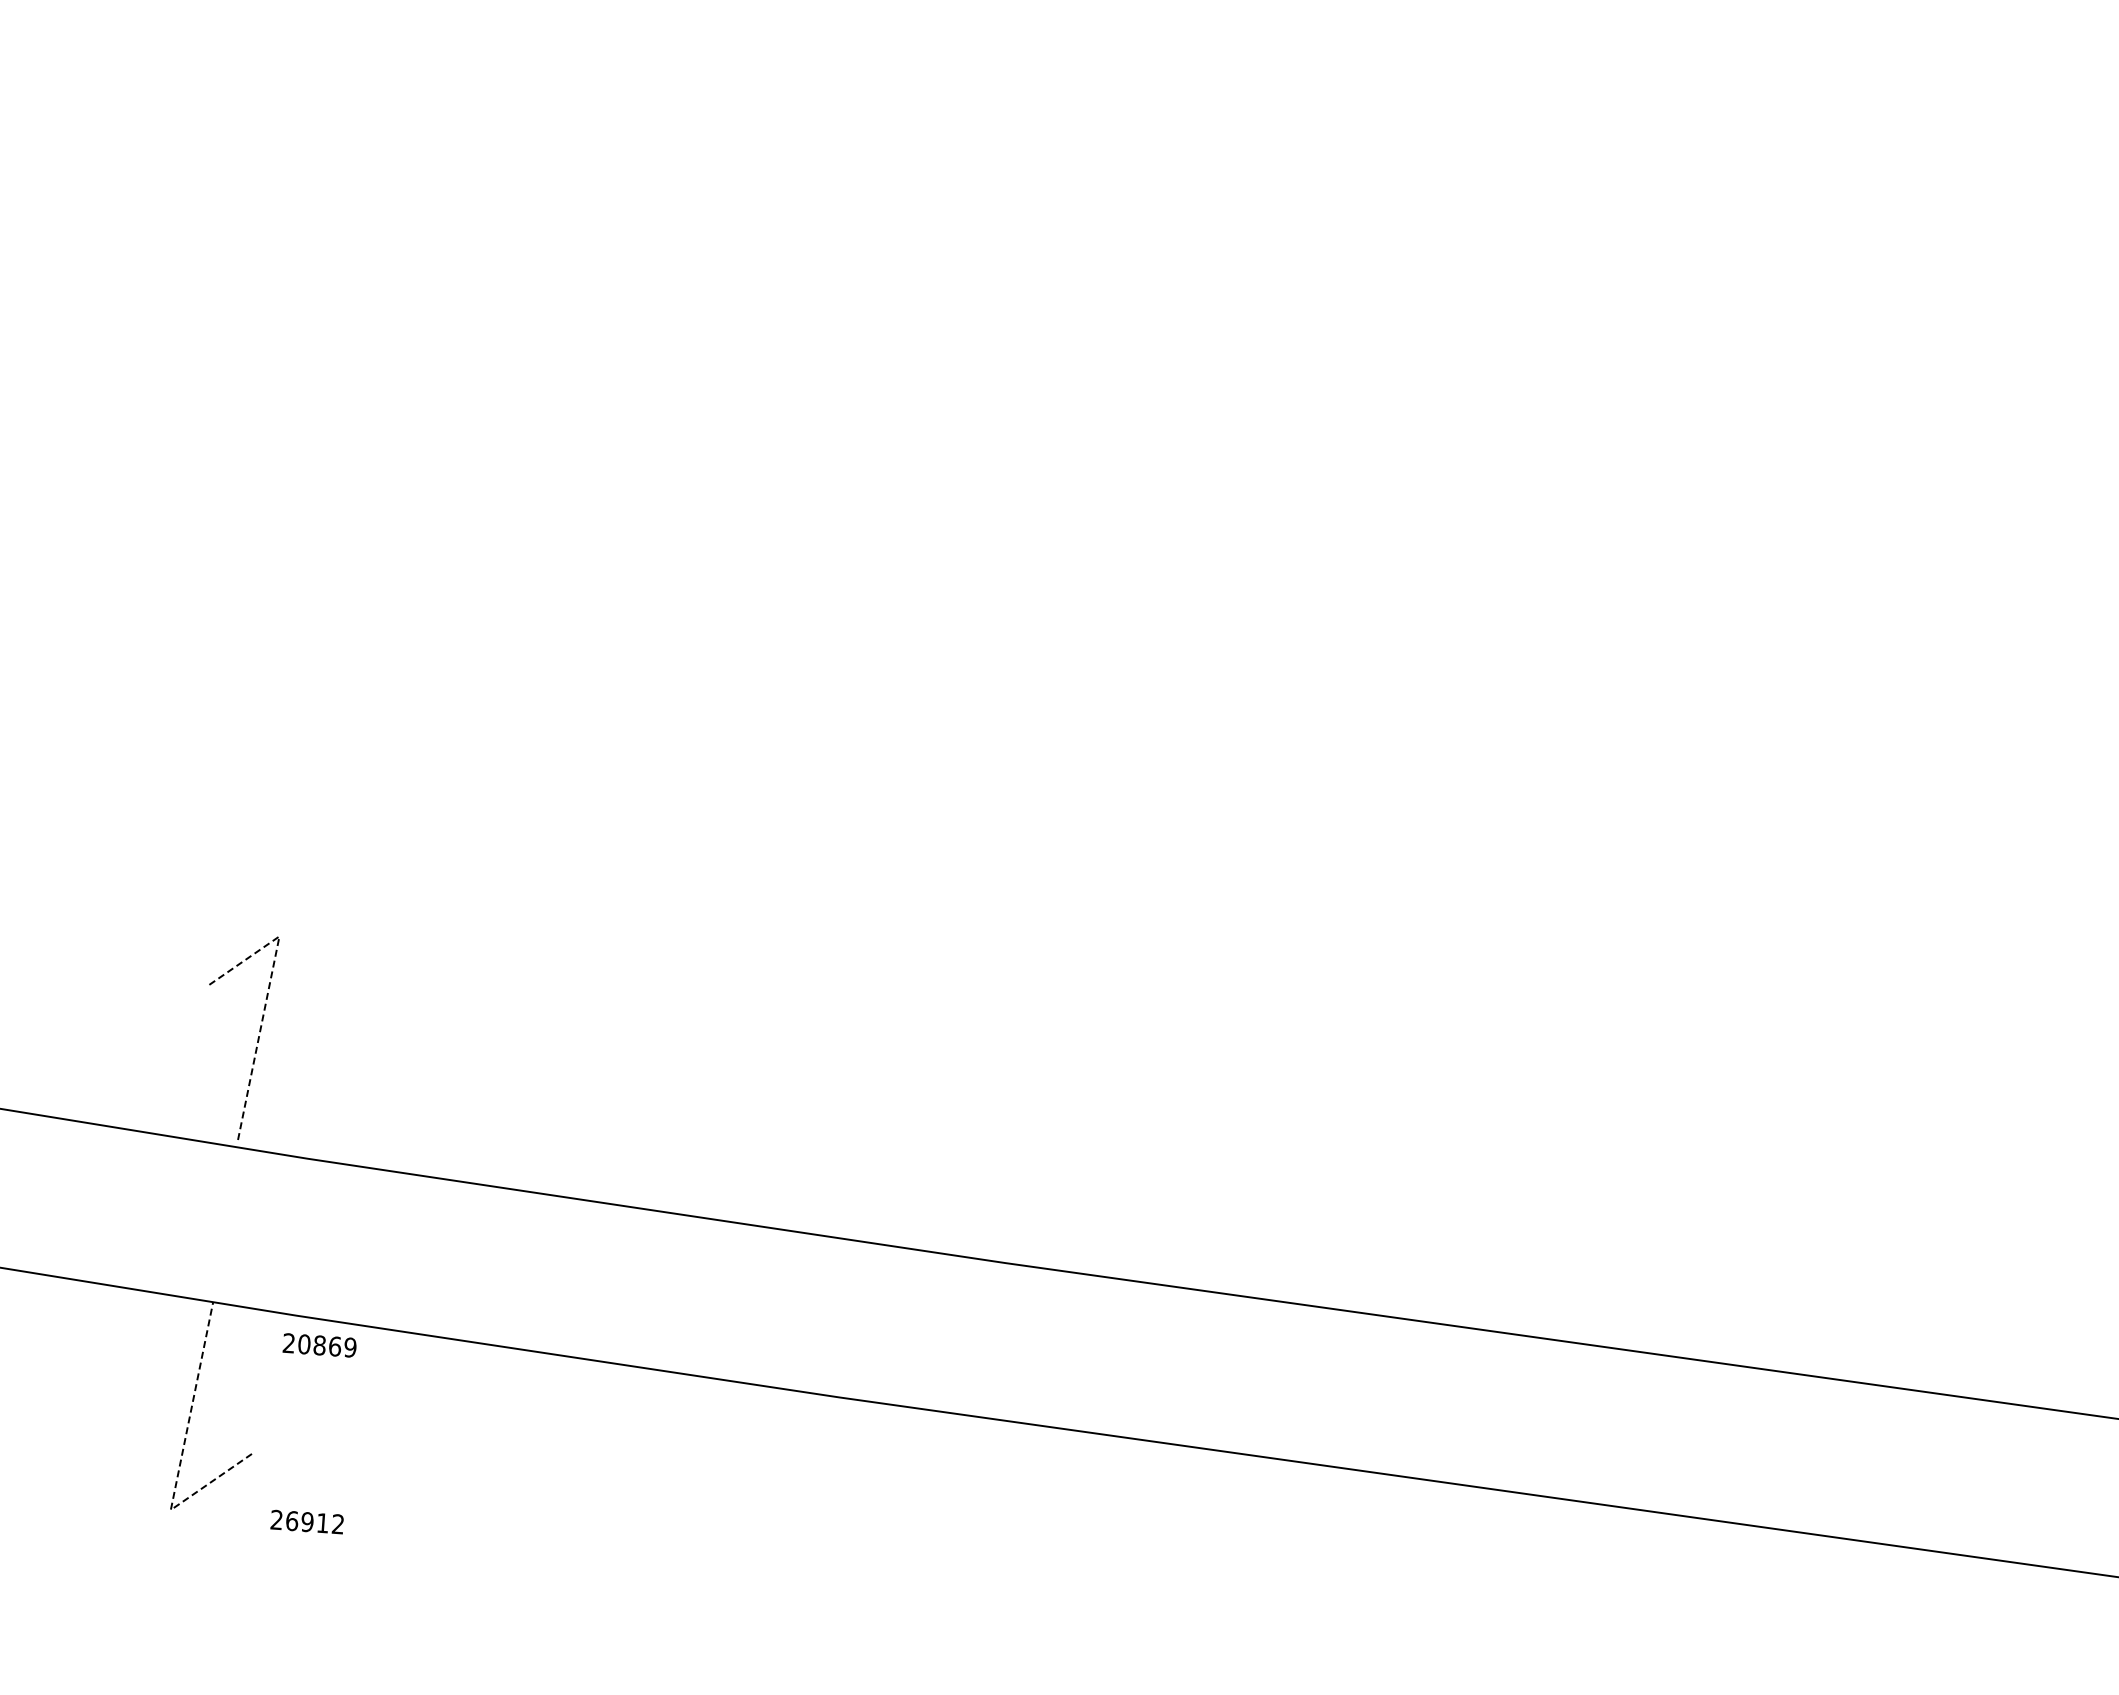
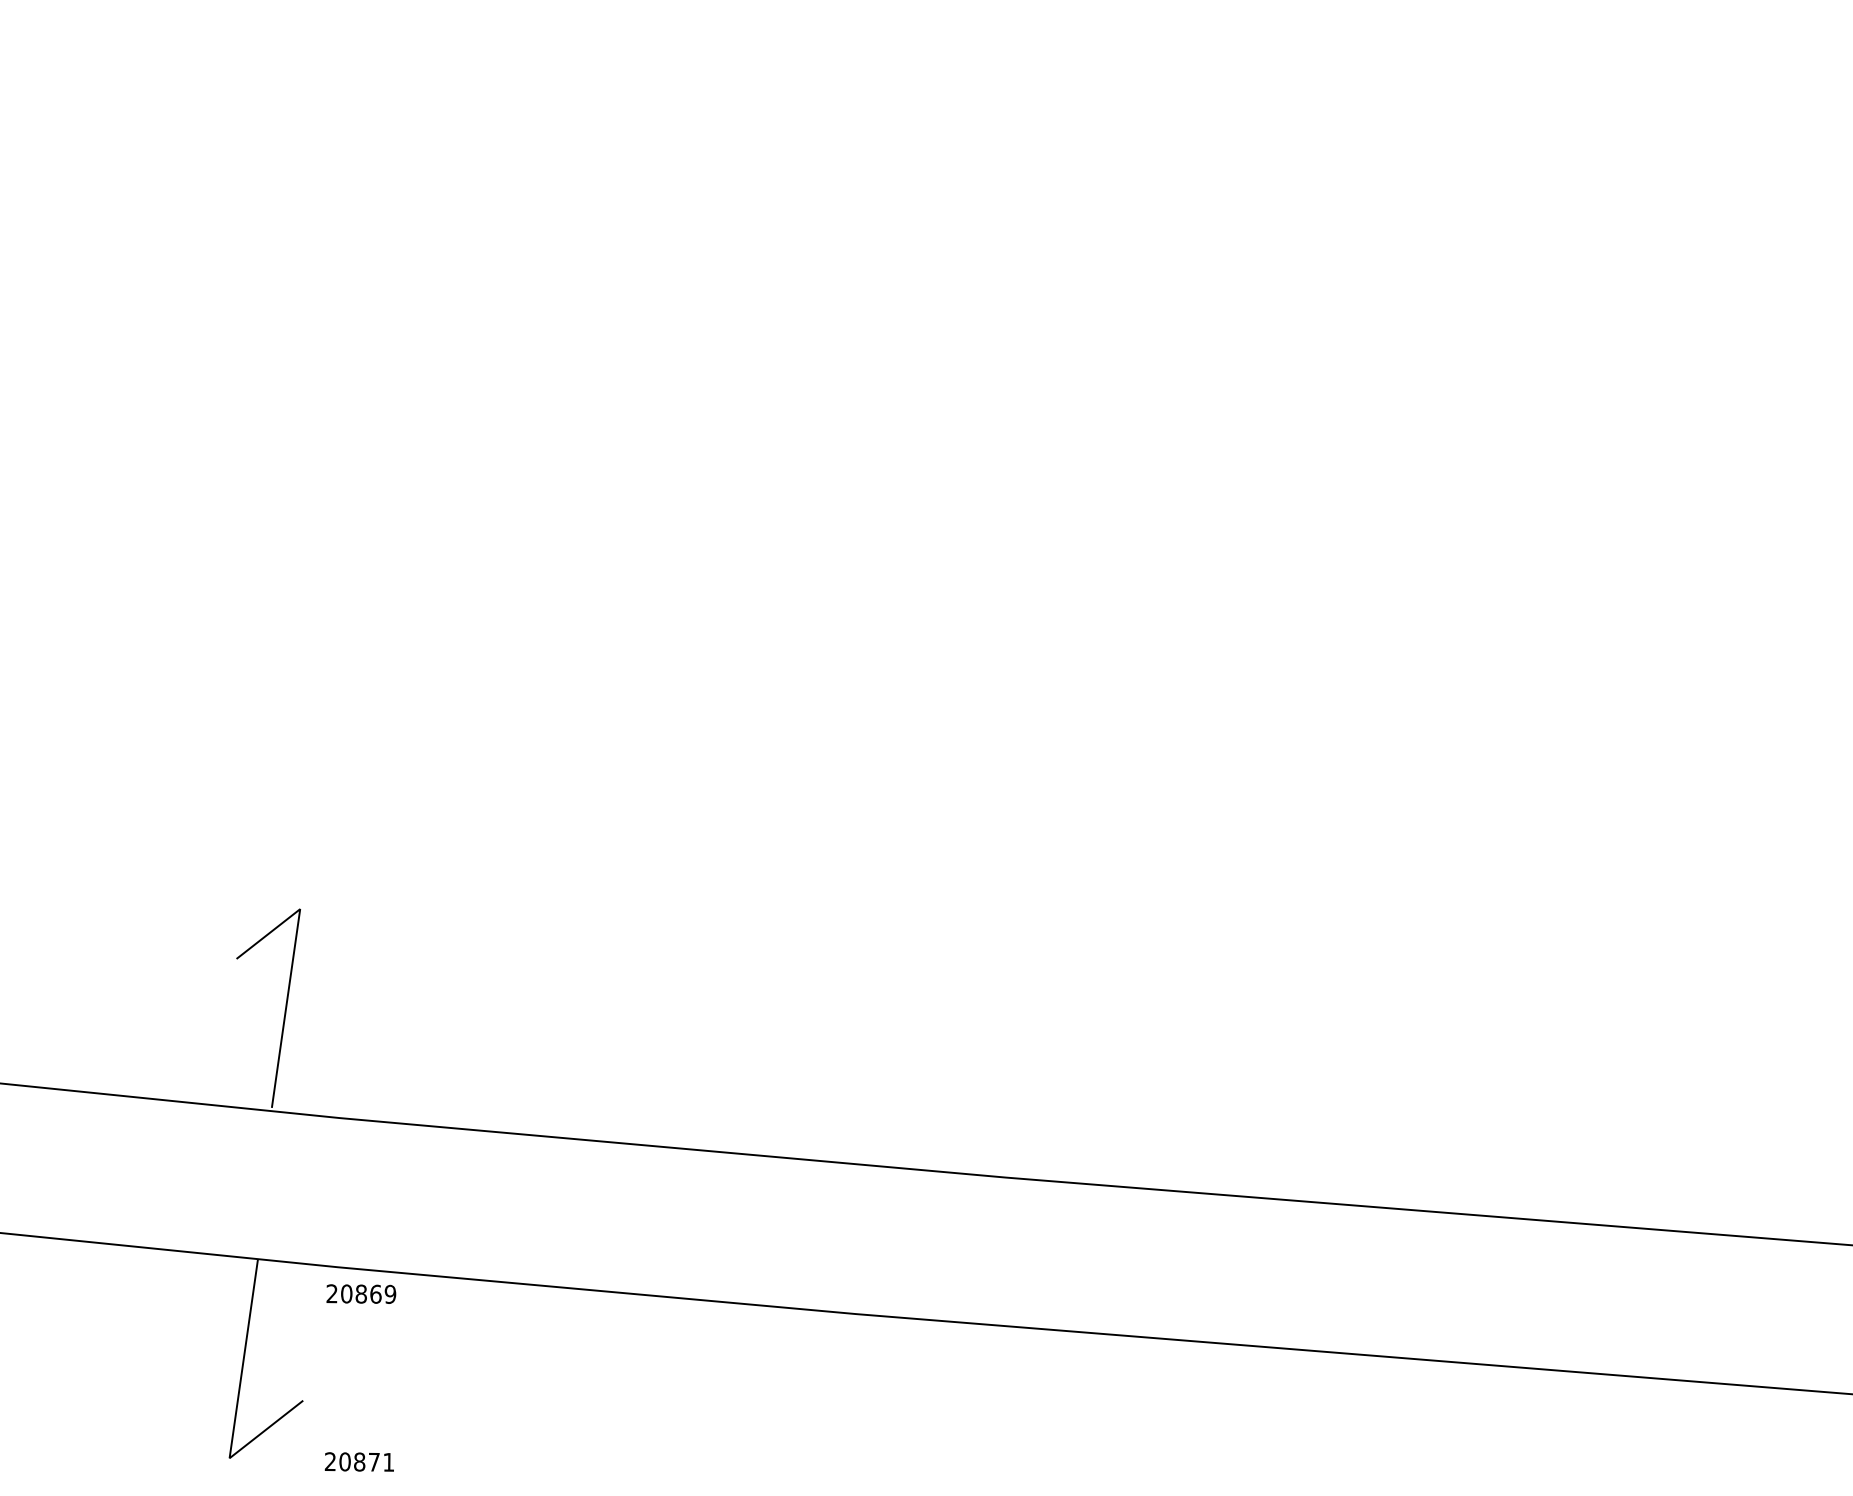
line: (266, 998) -> (291, 968), dashed -> solid
line: (182, 1455) -> (237, 1406), dashed -> solid
text: (314, 1522) -> (366, 1462), 26912 -> 20871

